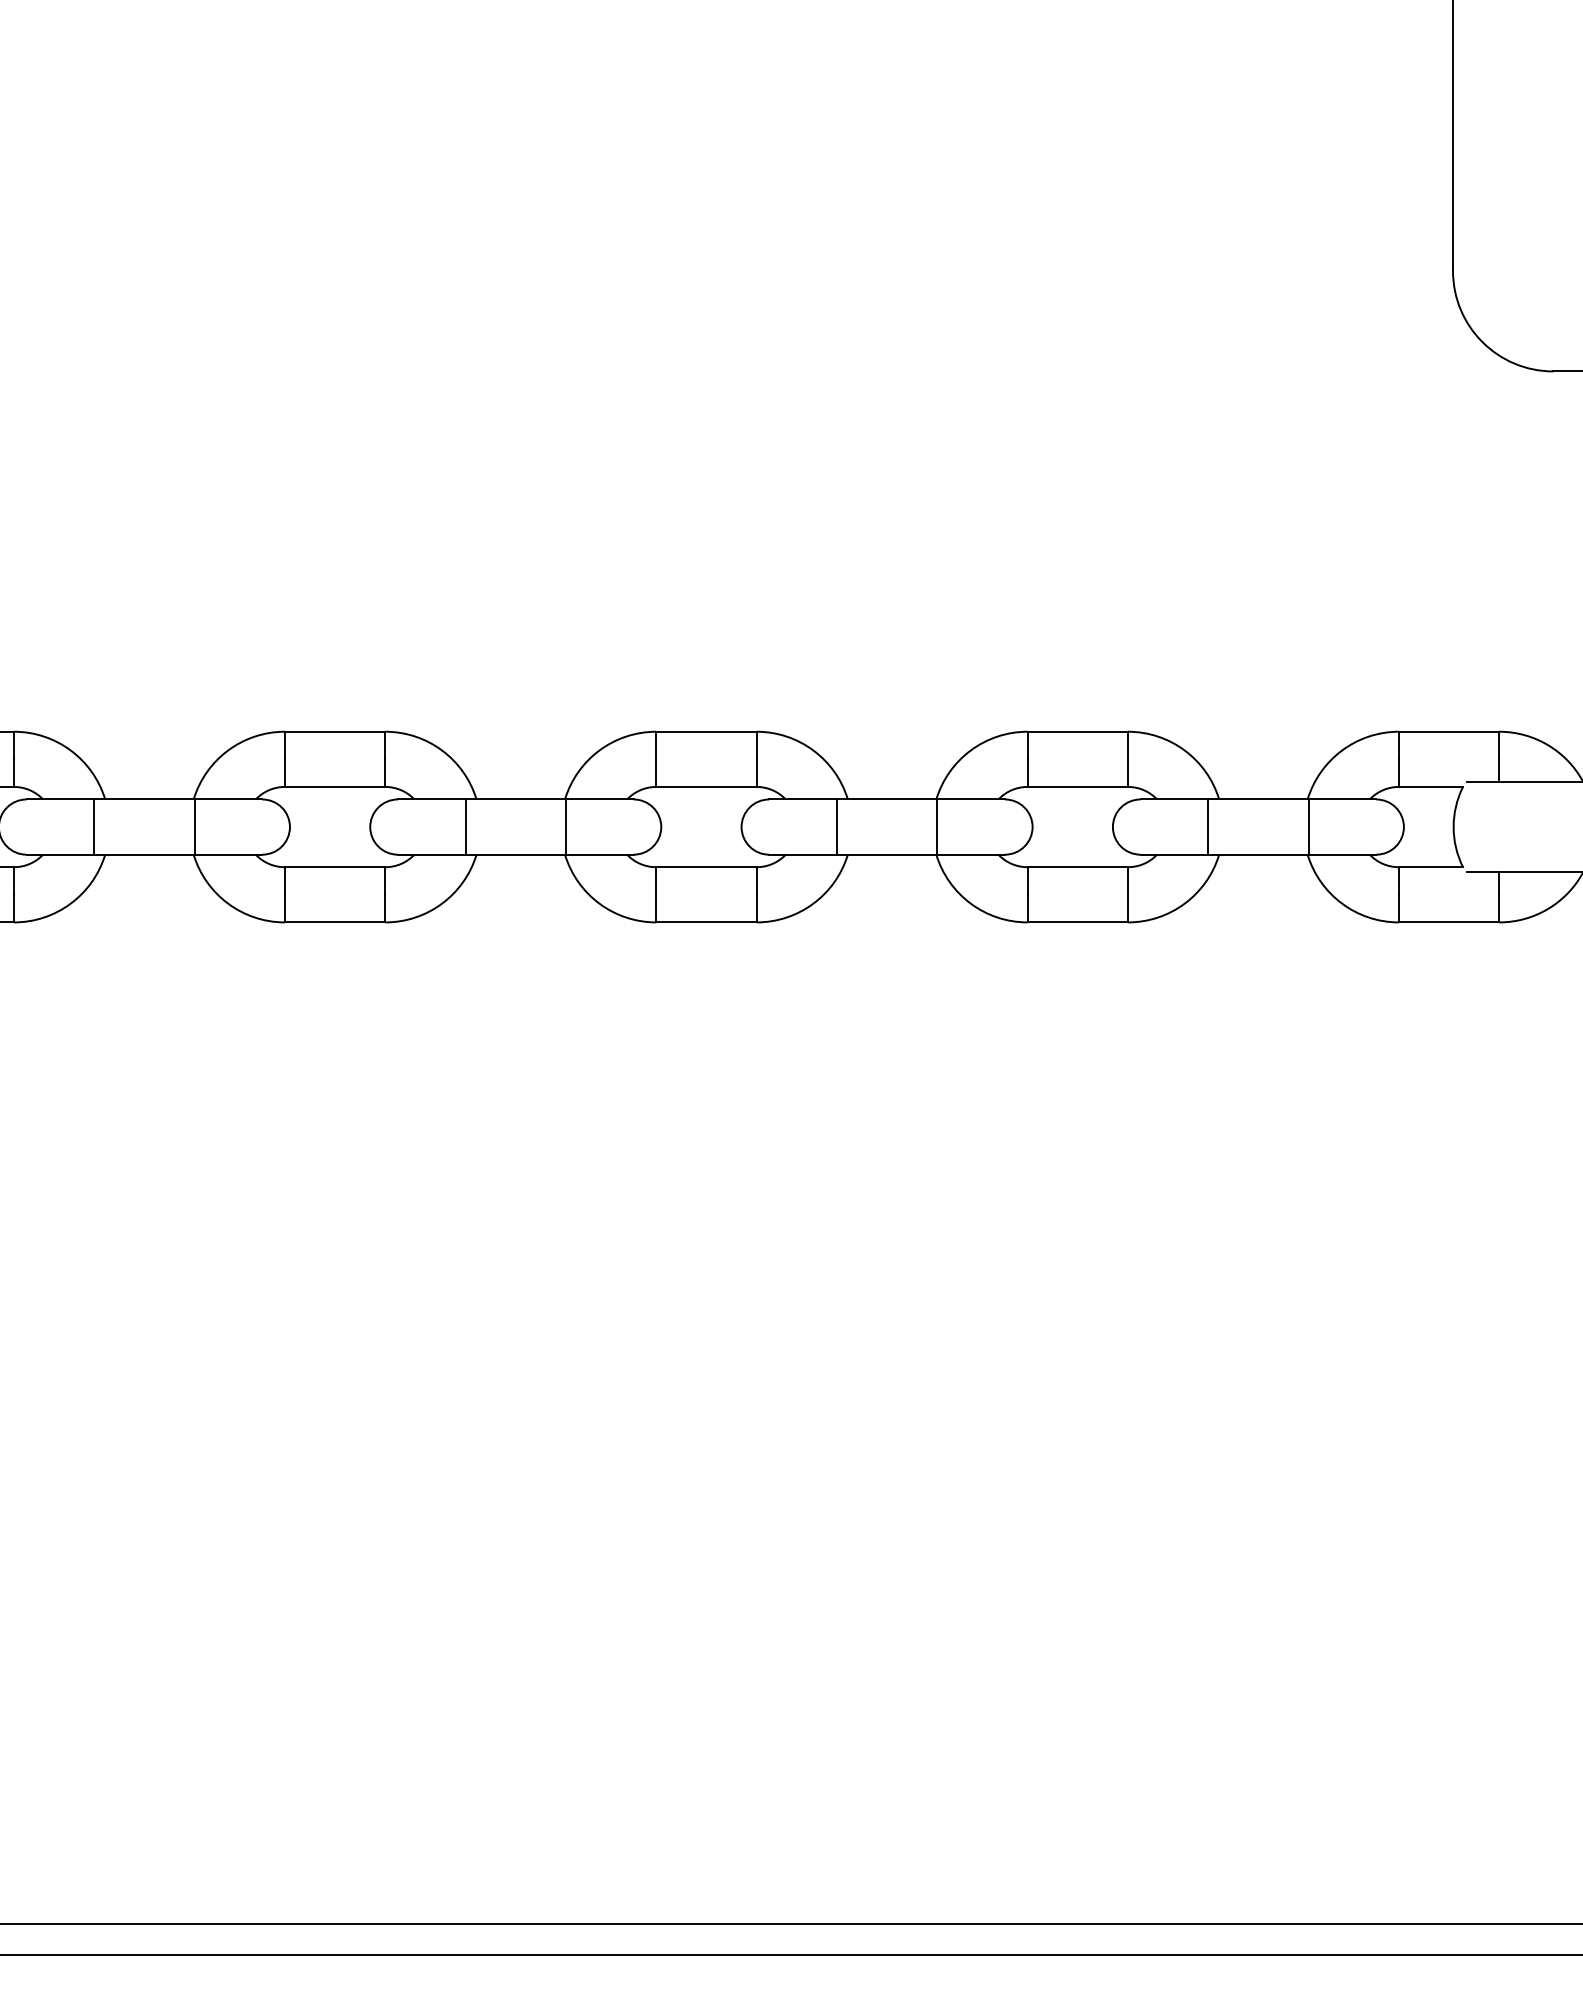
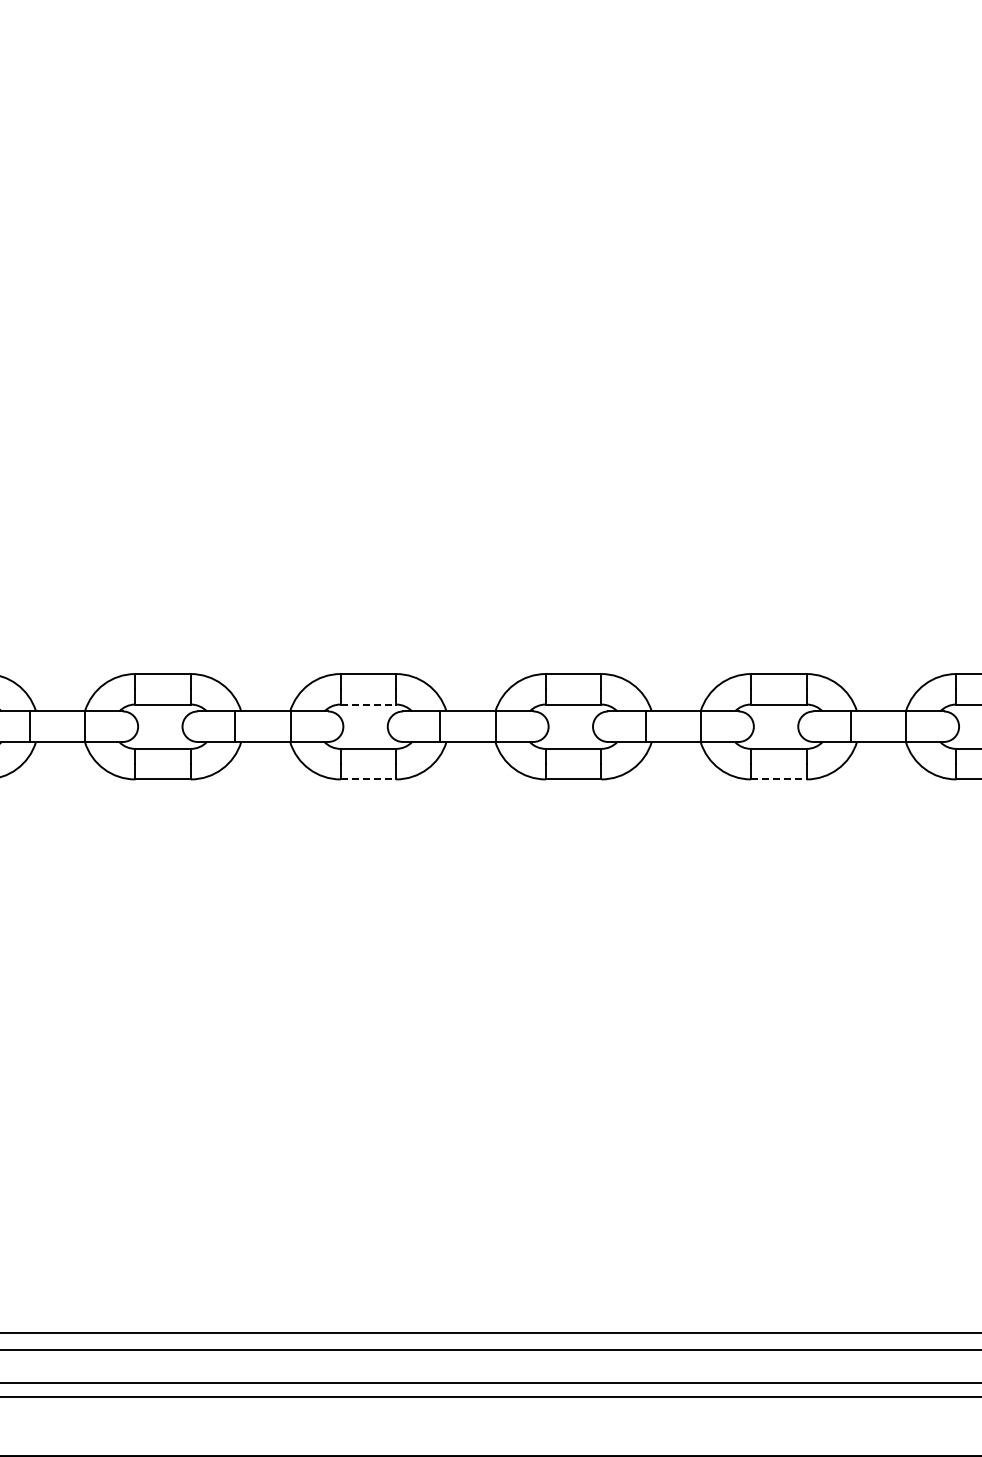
line: (335, 786) -> (368, 704), solid -> dashed
line: (335, 922) -> (368, 779), solid -> dashed
line: (1077, 922) -> (778, 779), solid -> dashed

